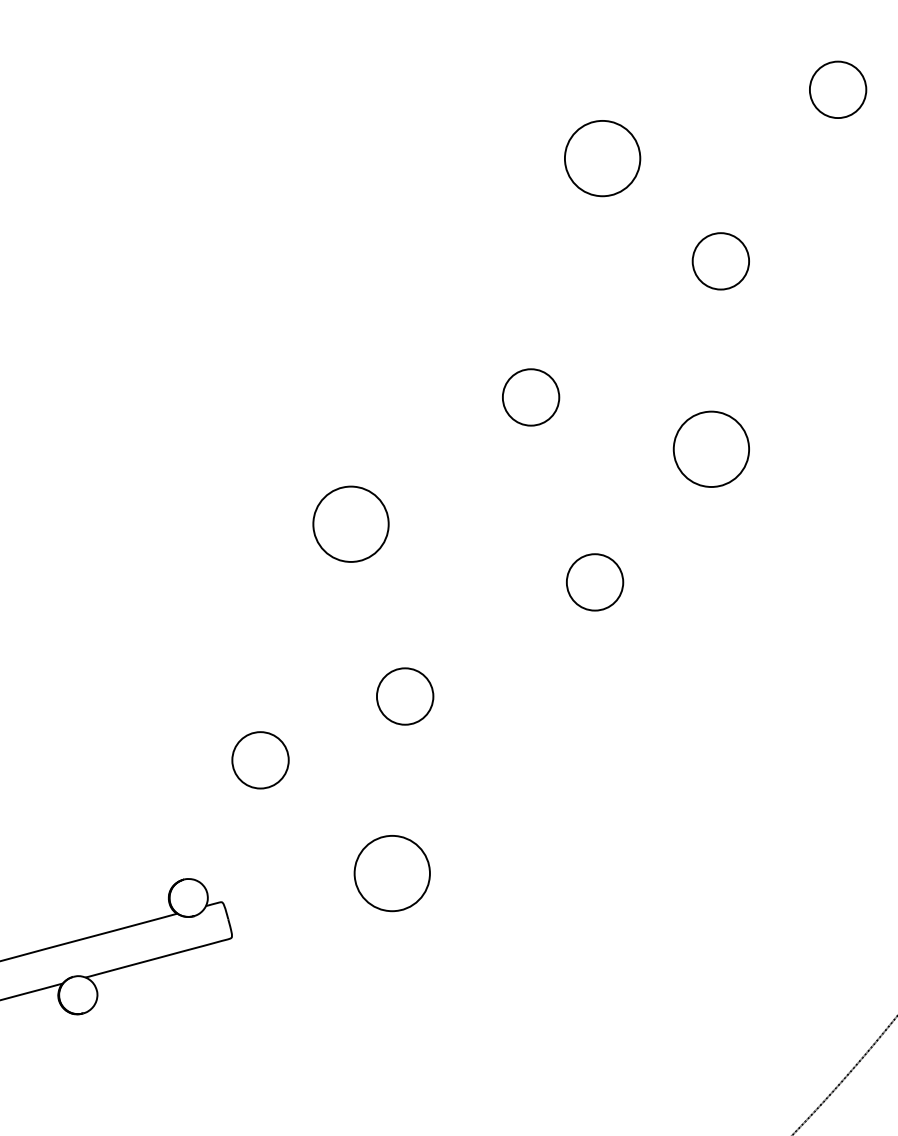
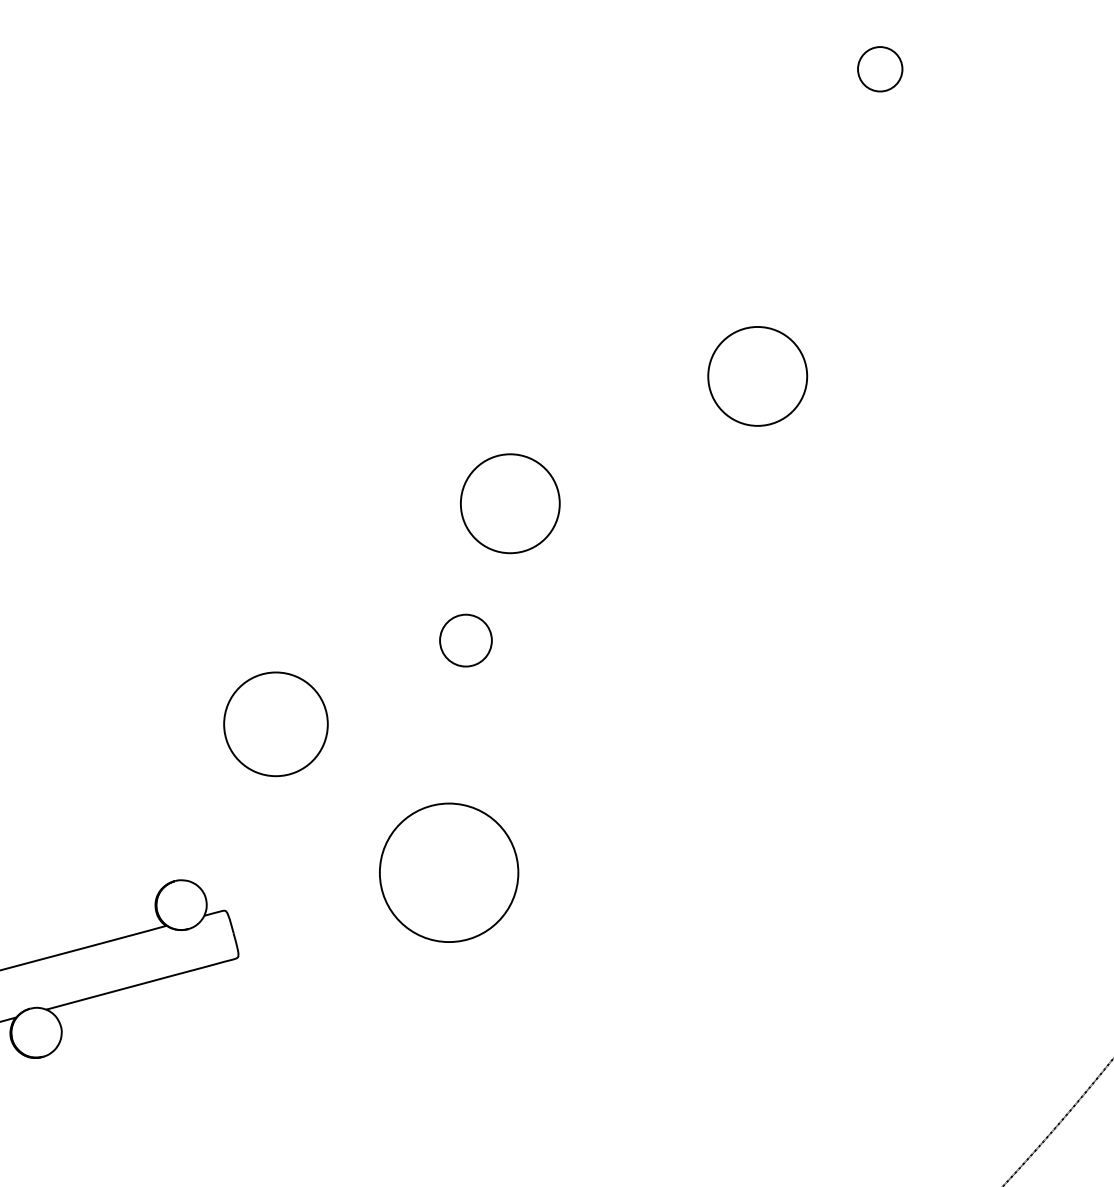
circle: (720, 261) -> (879, 69), size x0.6
circle: (531, 397) -> (631, 247), removed
circle: (710, 448) -> (756, 375), moved
circle: (350, 523) -> (509, 502), moved
circle: (595, 582) -> (715, 490), removed
circle: (405, 696) -> (466, 640), size x0.7
circle: (260, 760) -> (275, 724), size x1.4
circle: (391, 873) -> (447, 873), size x1.4

